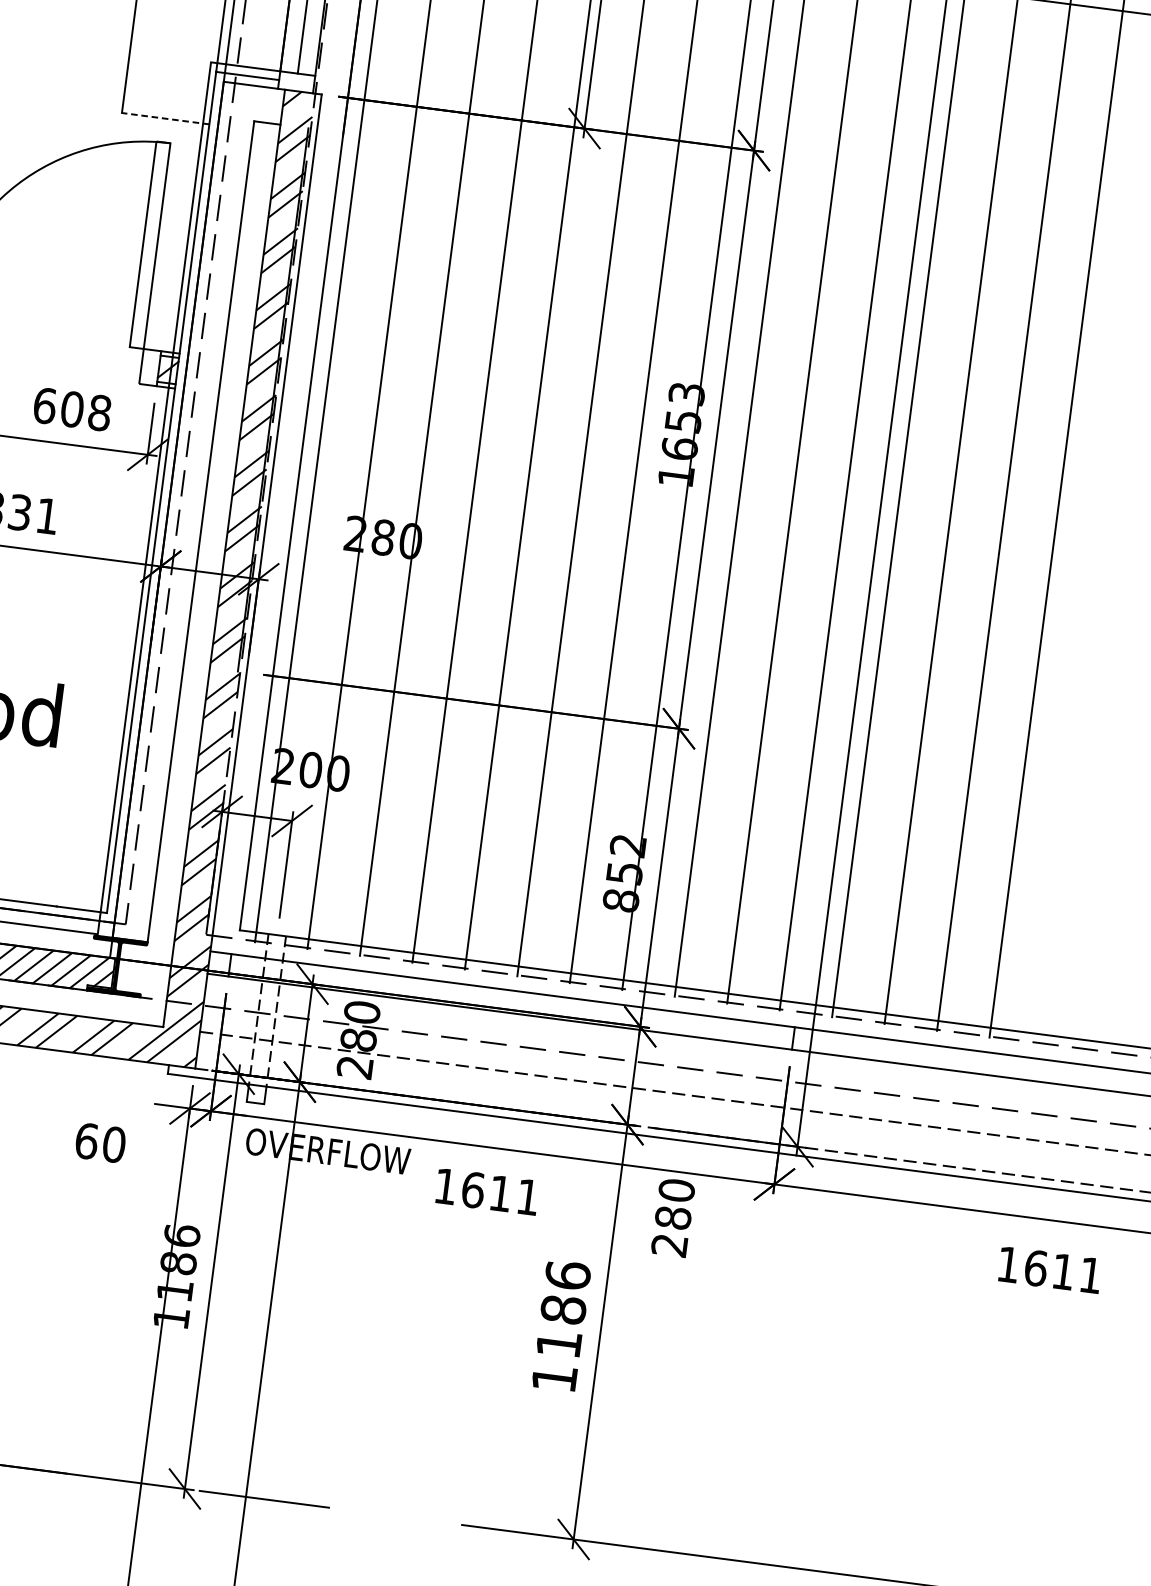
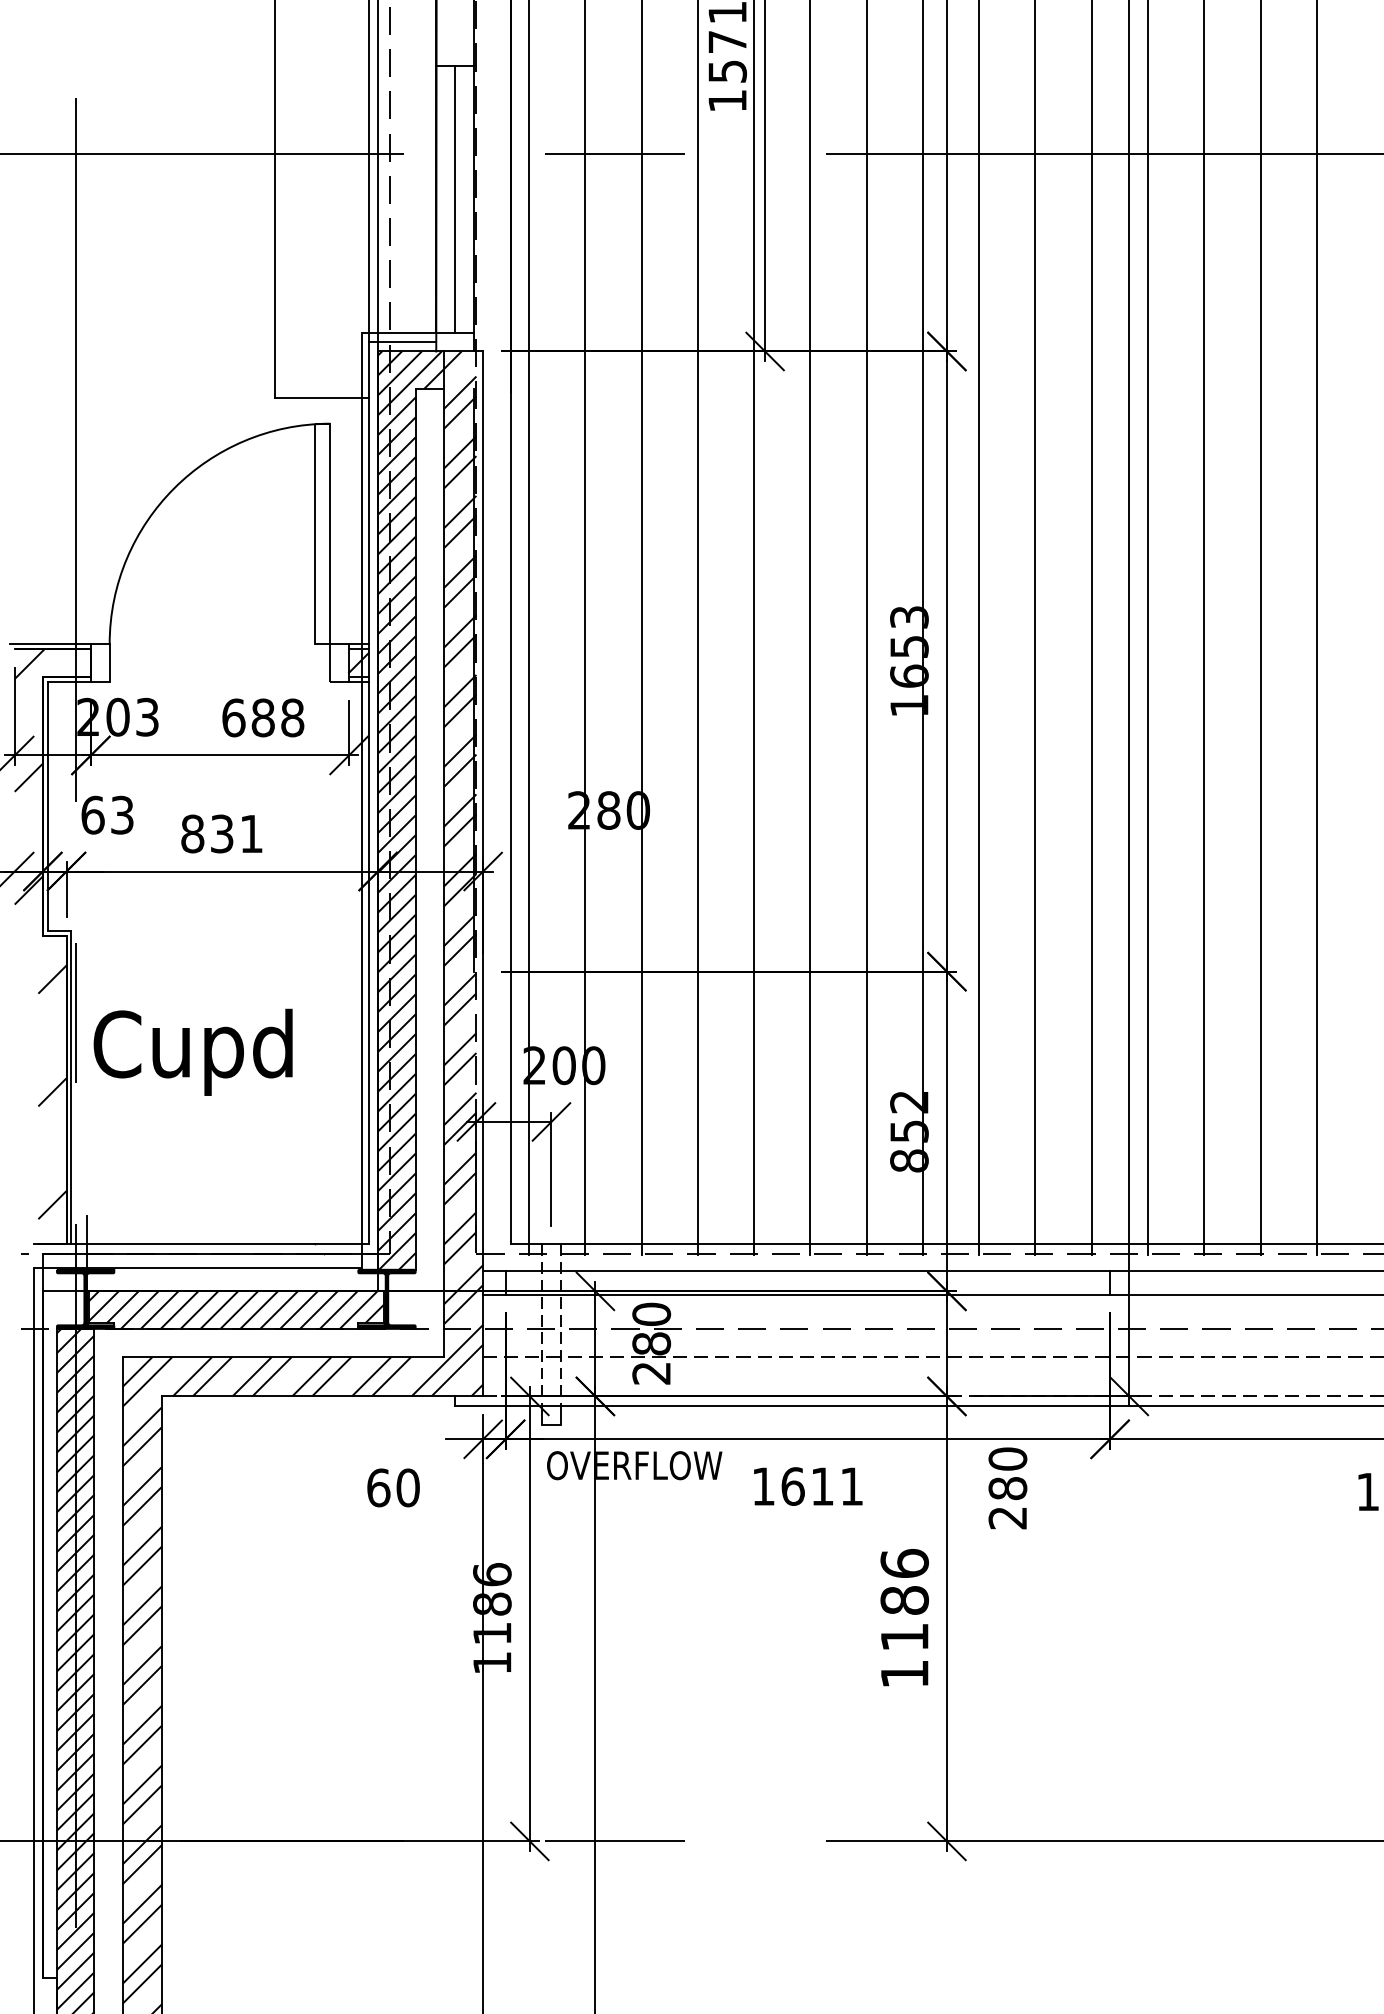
line: (165, 118) -> (321, 398), dashed -> solid
text: (71, 408) -> (262, 717), 608 -> 688
hatch: (198, 513) -> (410, 810), added

